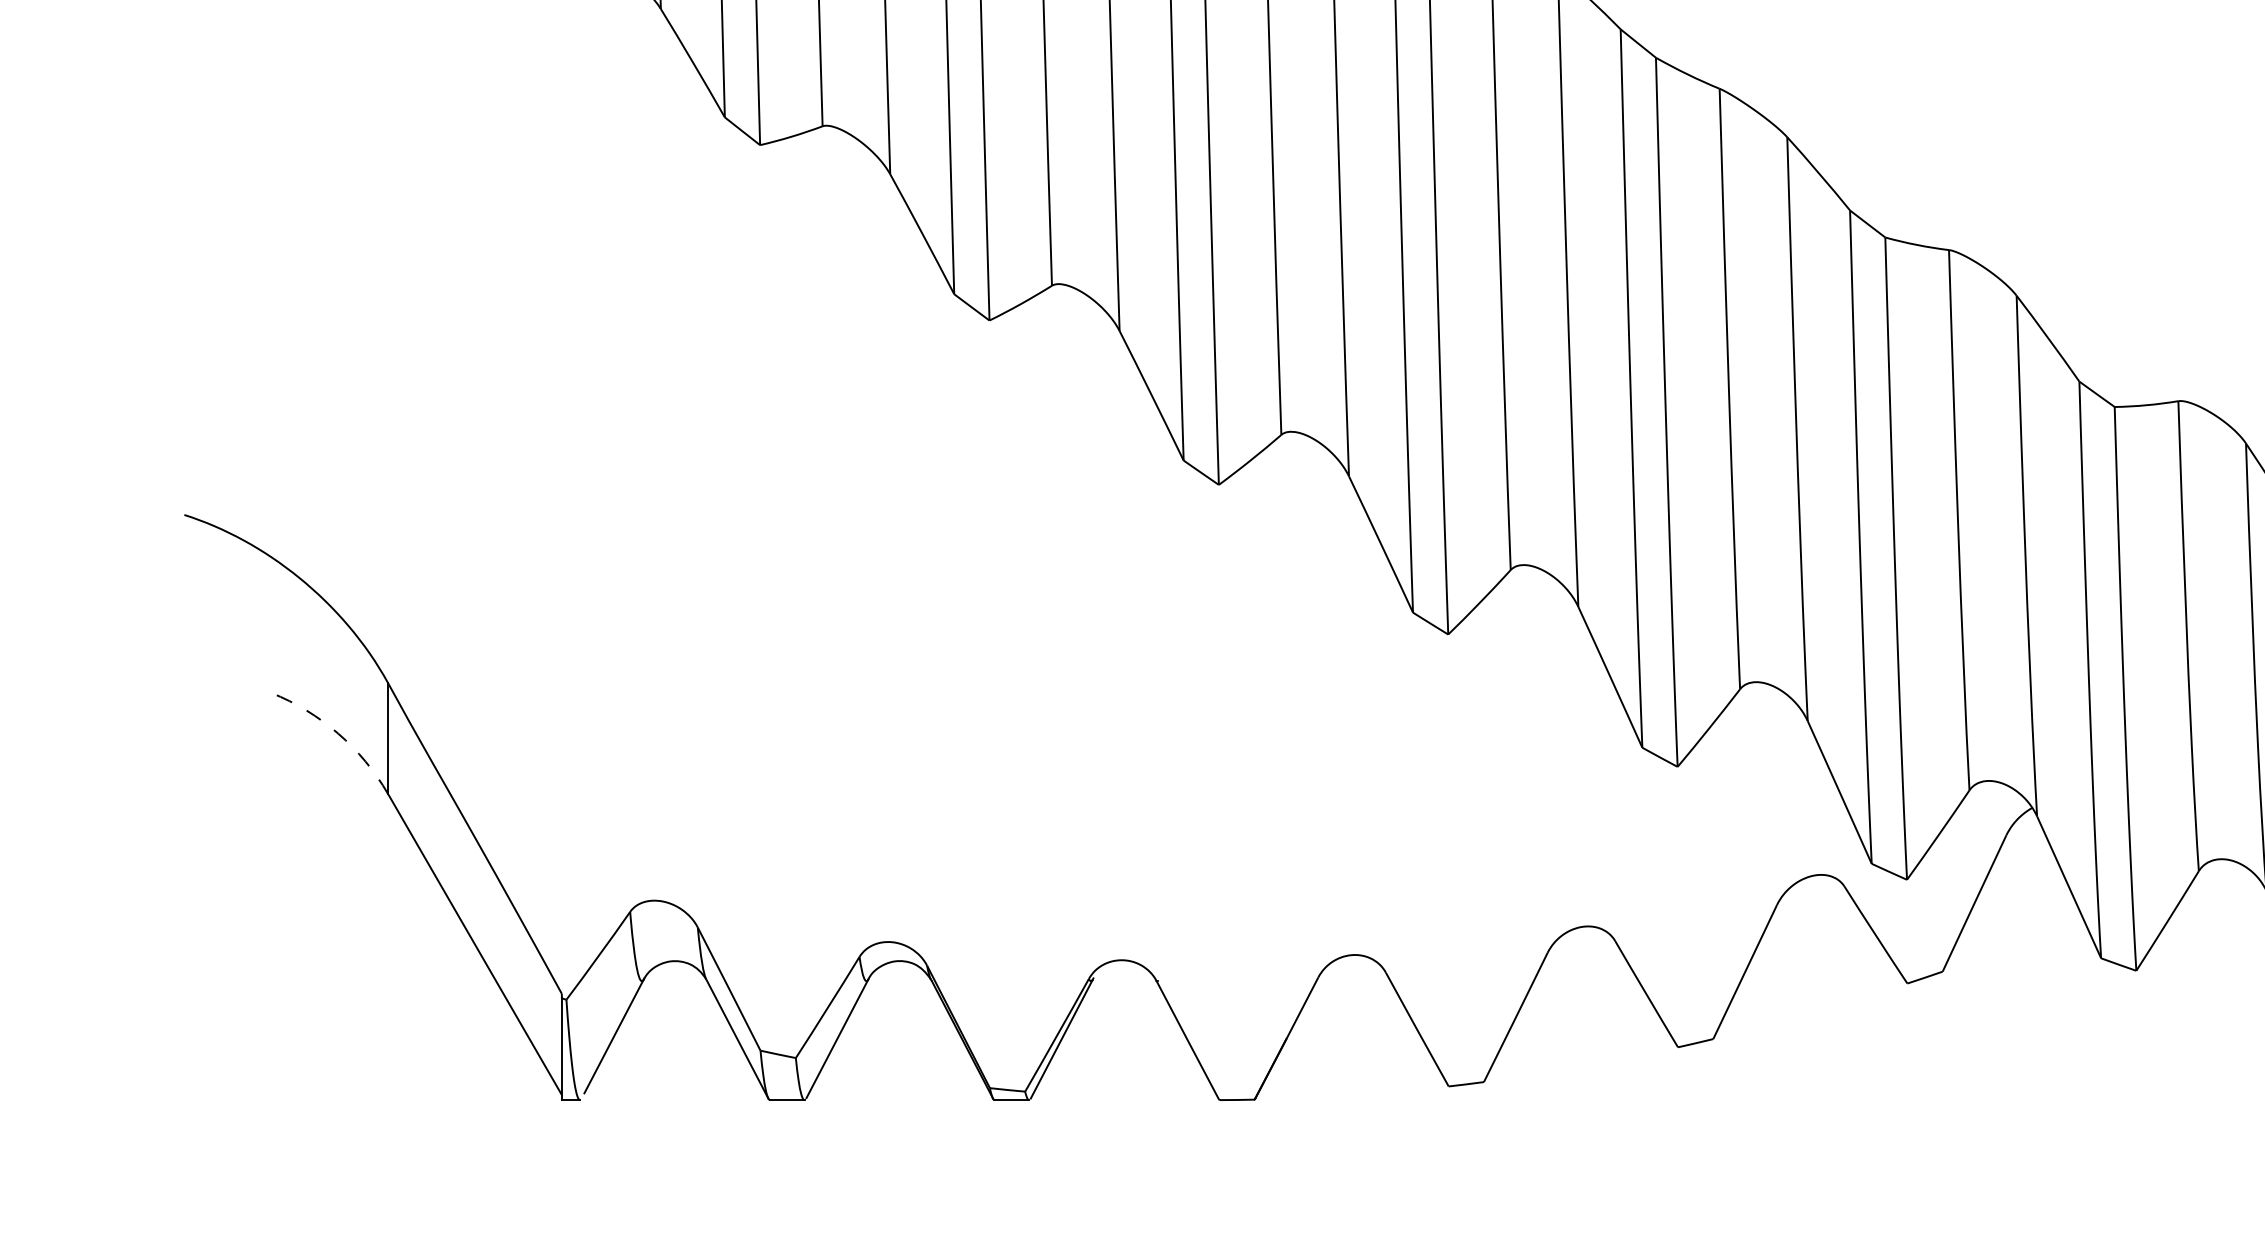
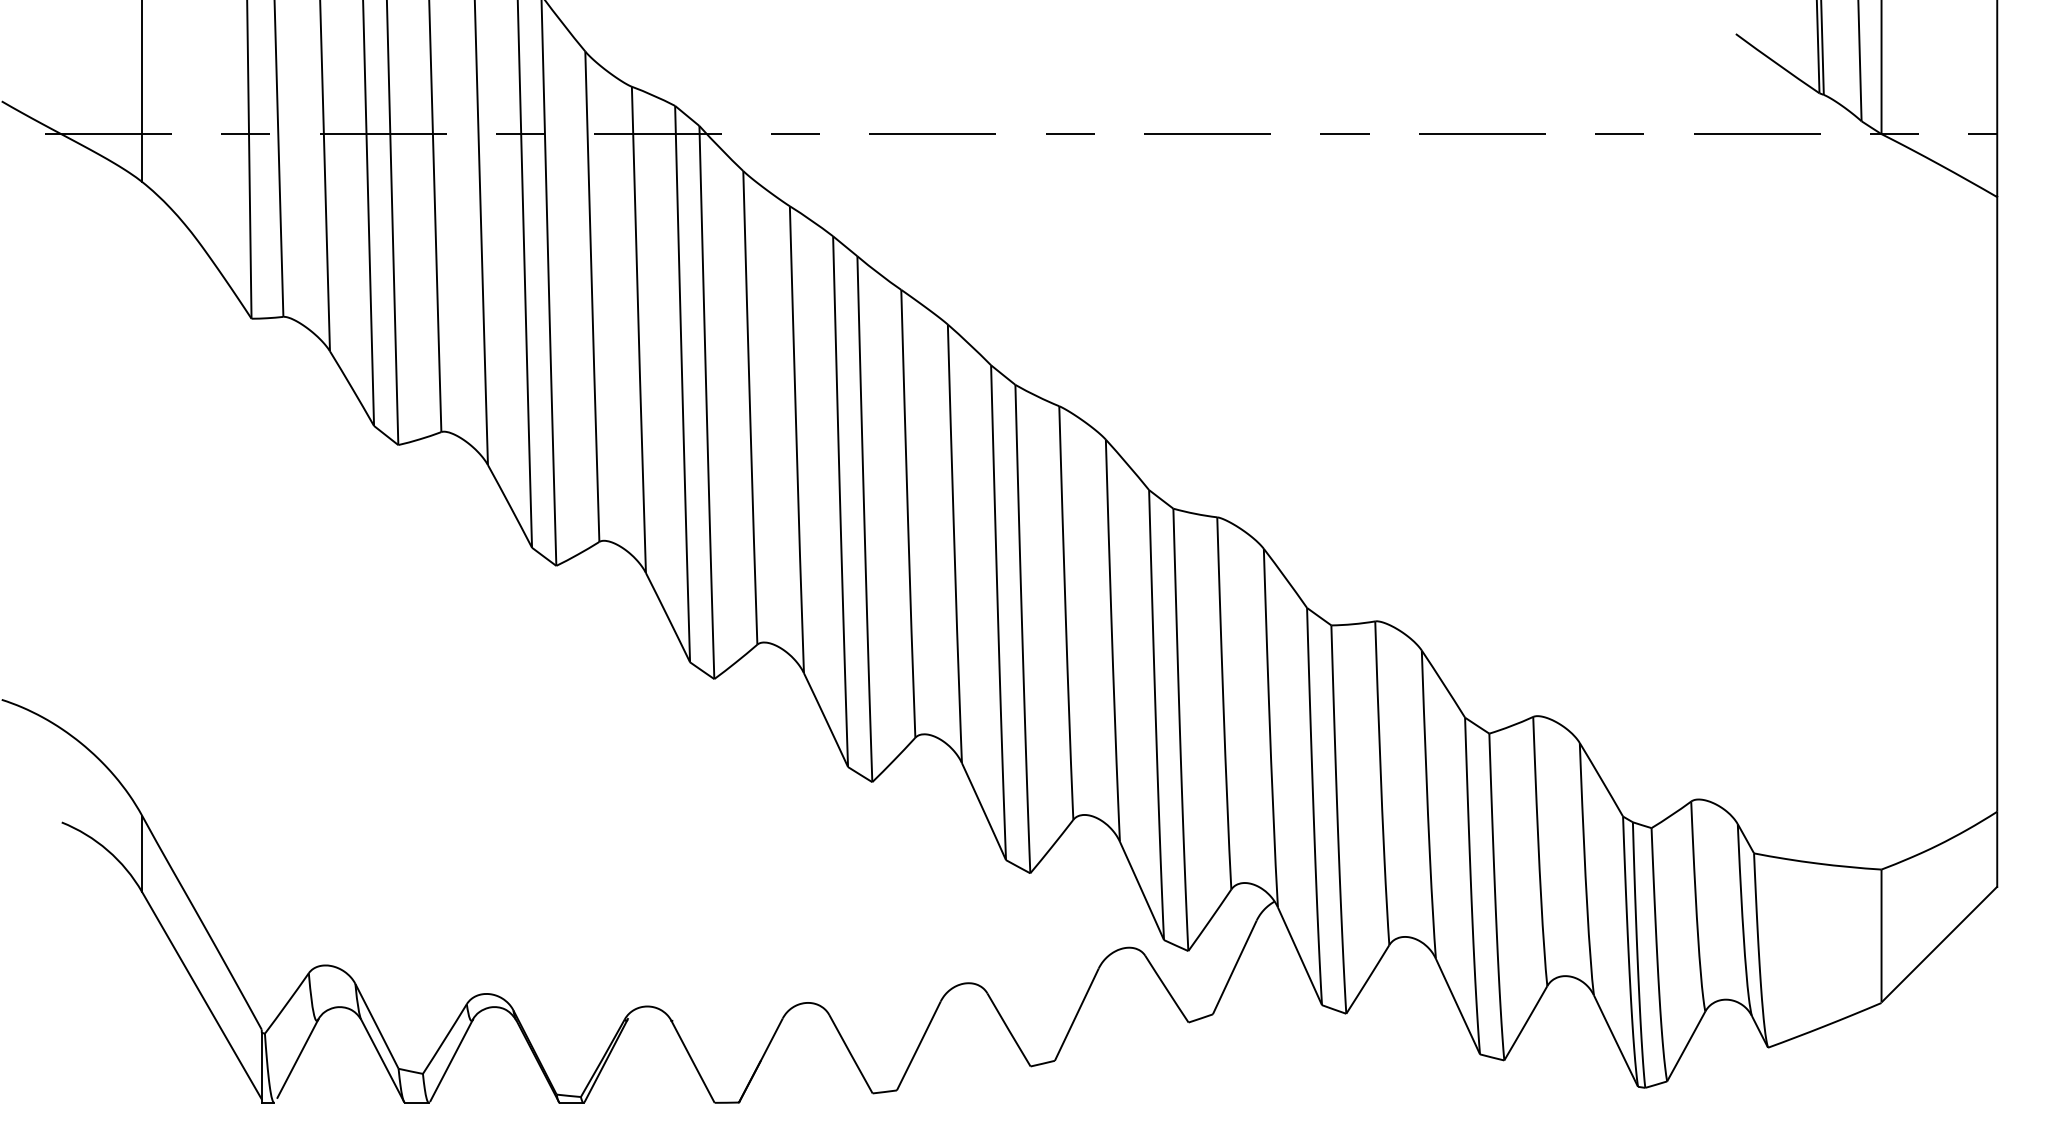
arc: (337, 733) -> (107, 850), dashed -> solid

